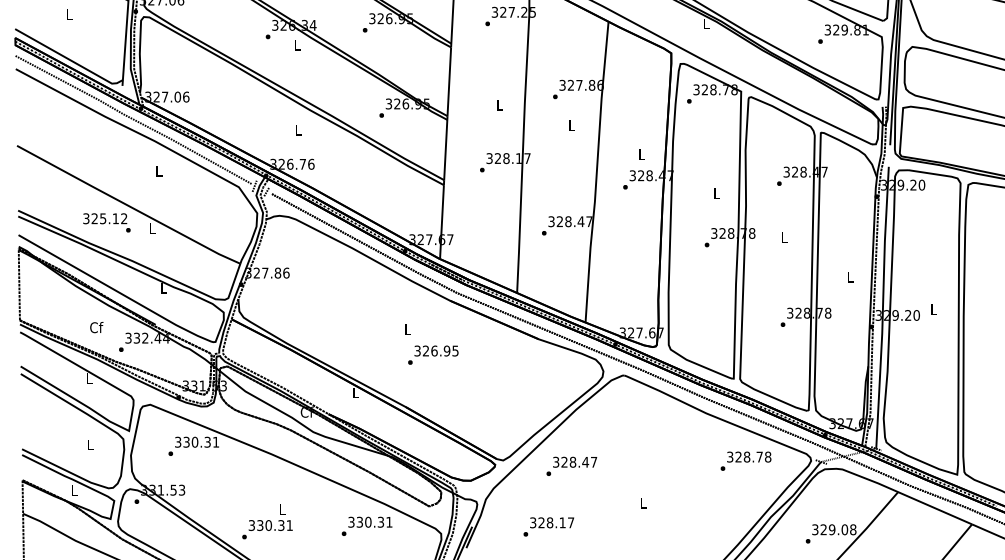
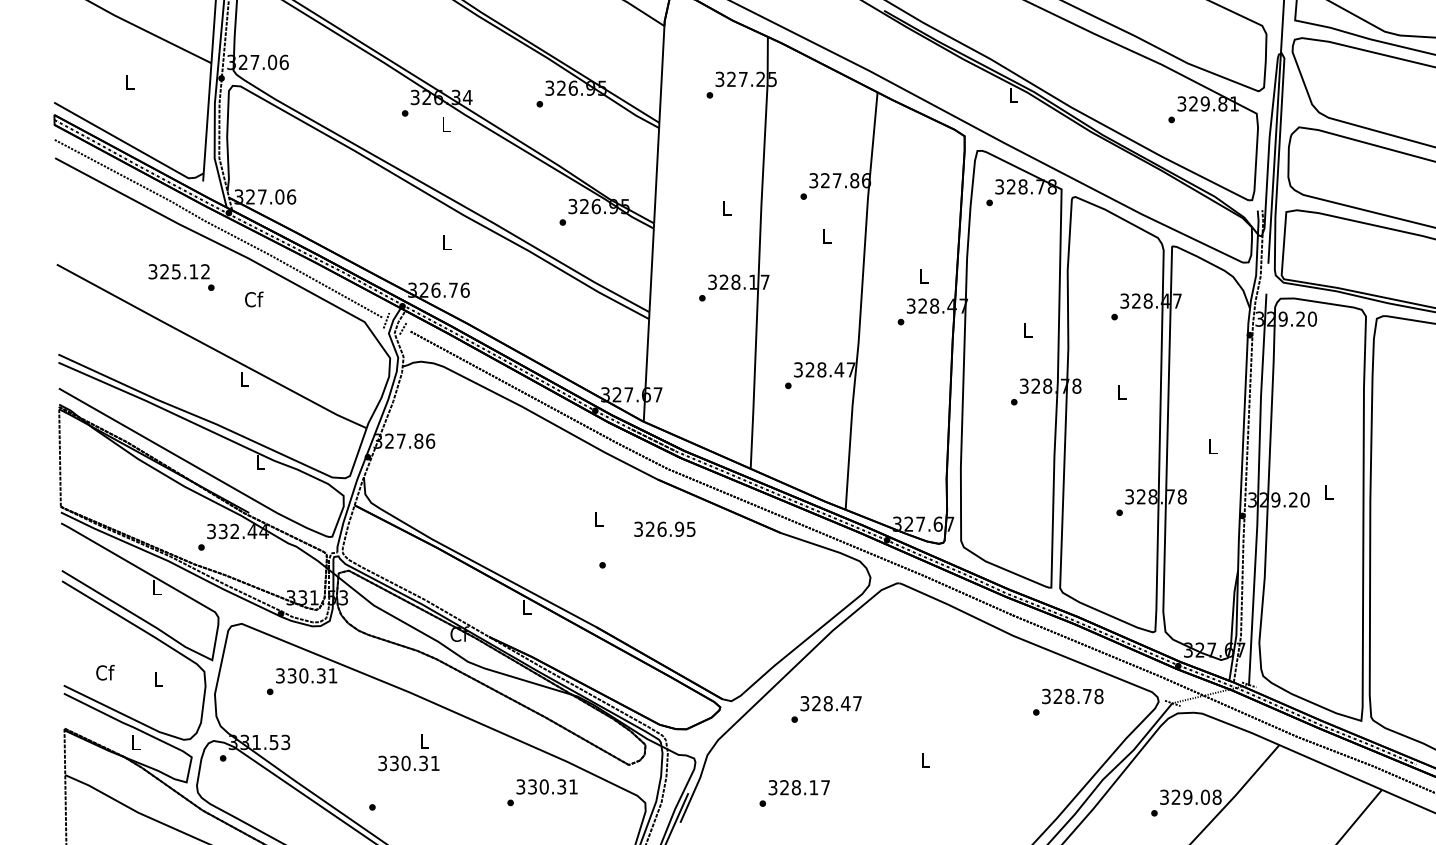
text: (159, 170) -> (254, 299), L -> Cf
text: (106, 222) -> (181, 277), moved
text: (96, 327) -> (105, 672), moved
text: (436, 350) -> (664, 528), moved
text: (270, 517) -> (408, 752), moved

